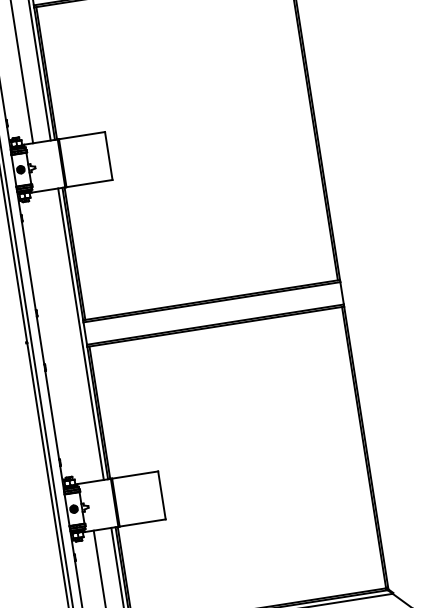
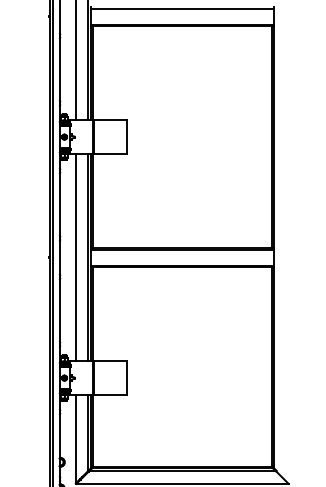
line: (62, 336) -> (75, 257), added

